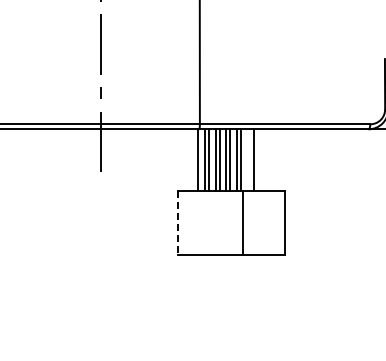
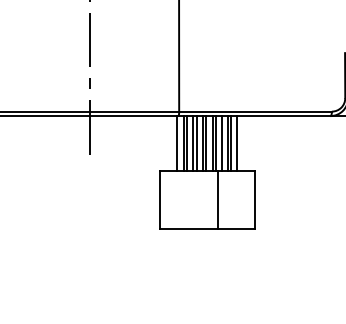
line: (248, 159) -> (222, 143), added
line: (257, 159) -> (230, 143), added
line: (264, 159) -> (237, 143), added
line: (178, 223) -> (160, 200), dashed -> solid

